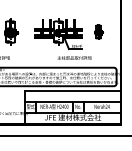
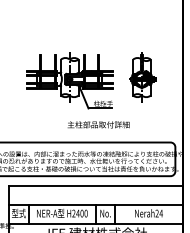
part: (98, 31) -> (142, 76), size x1.67

